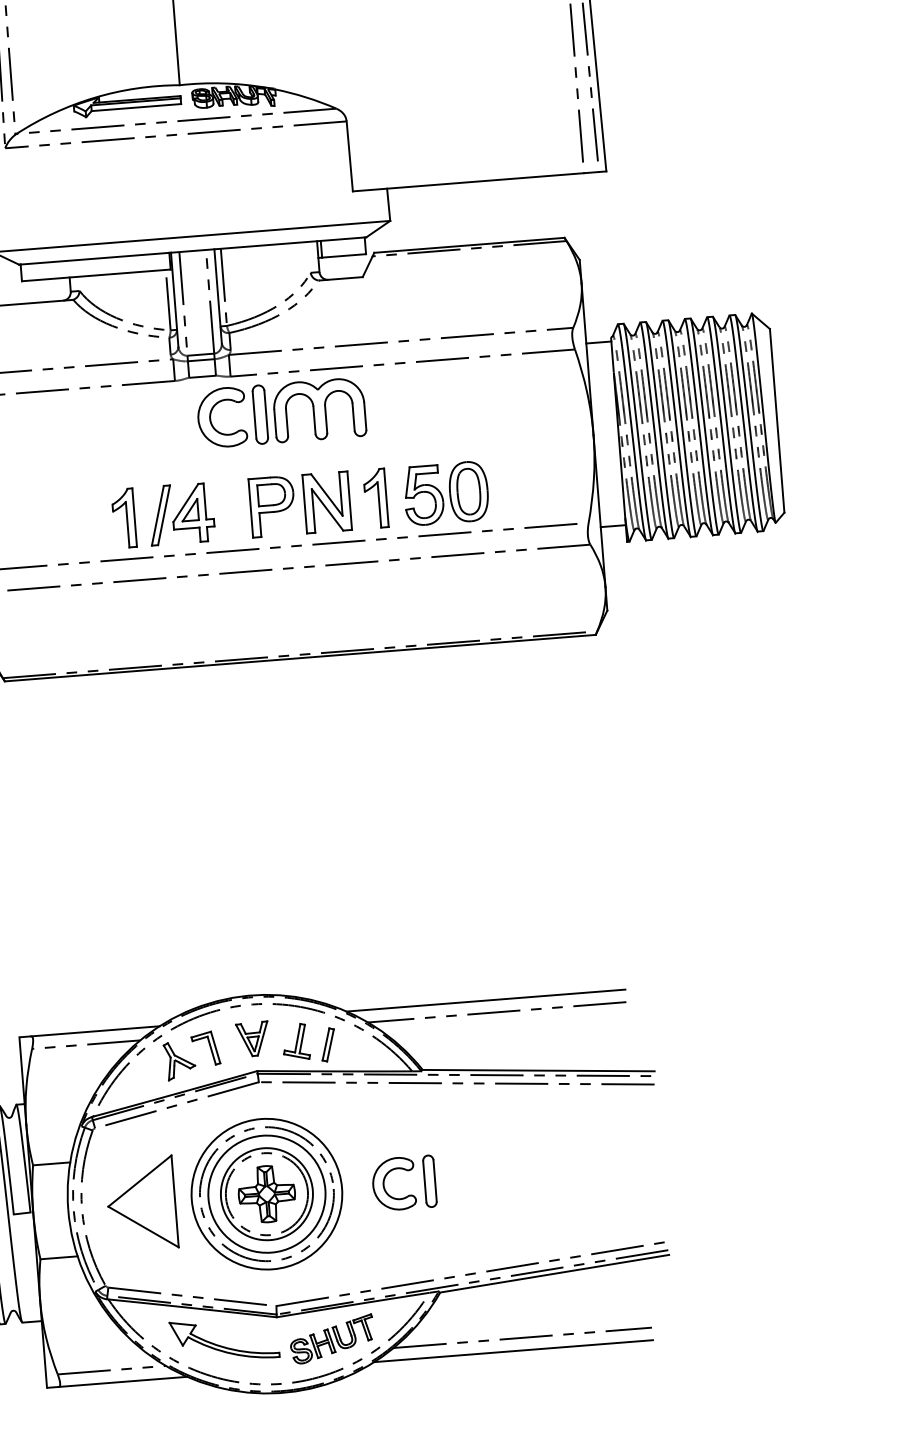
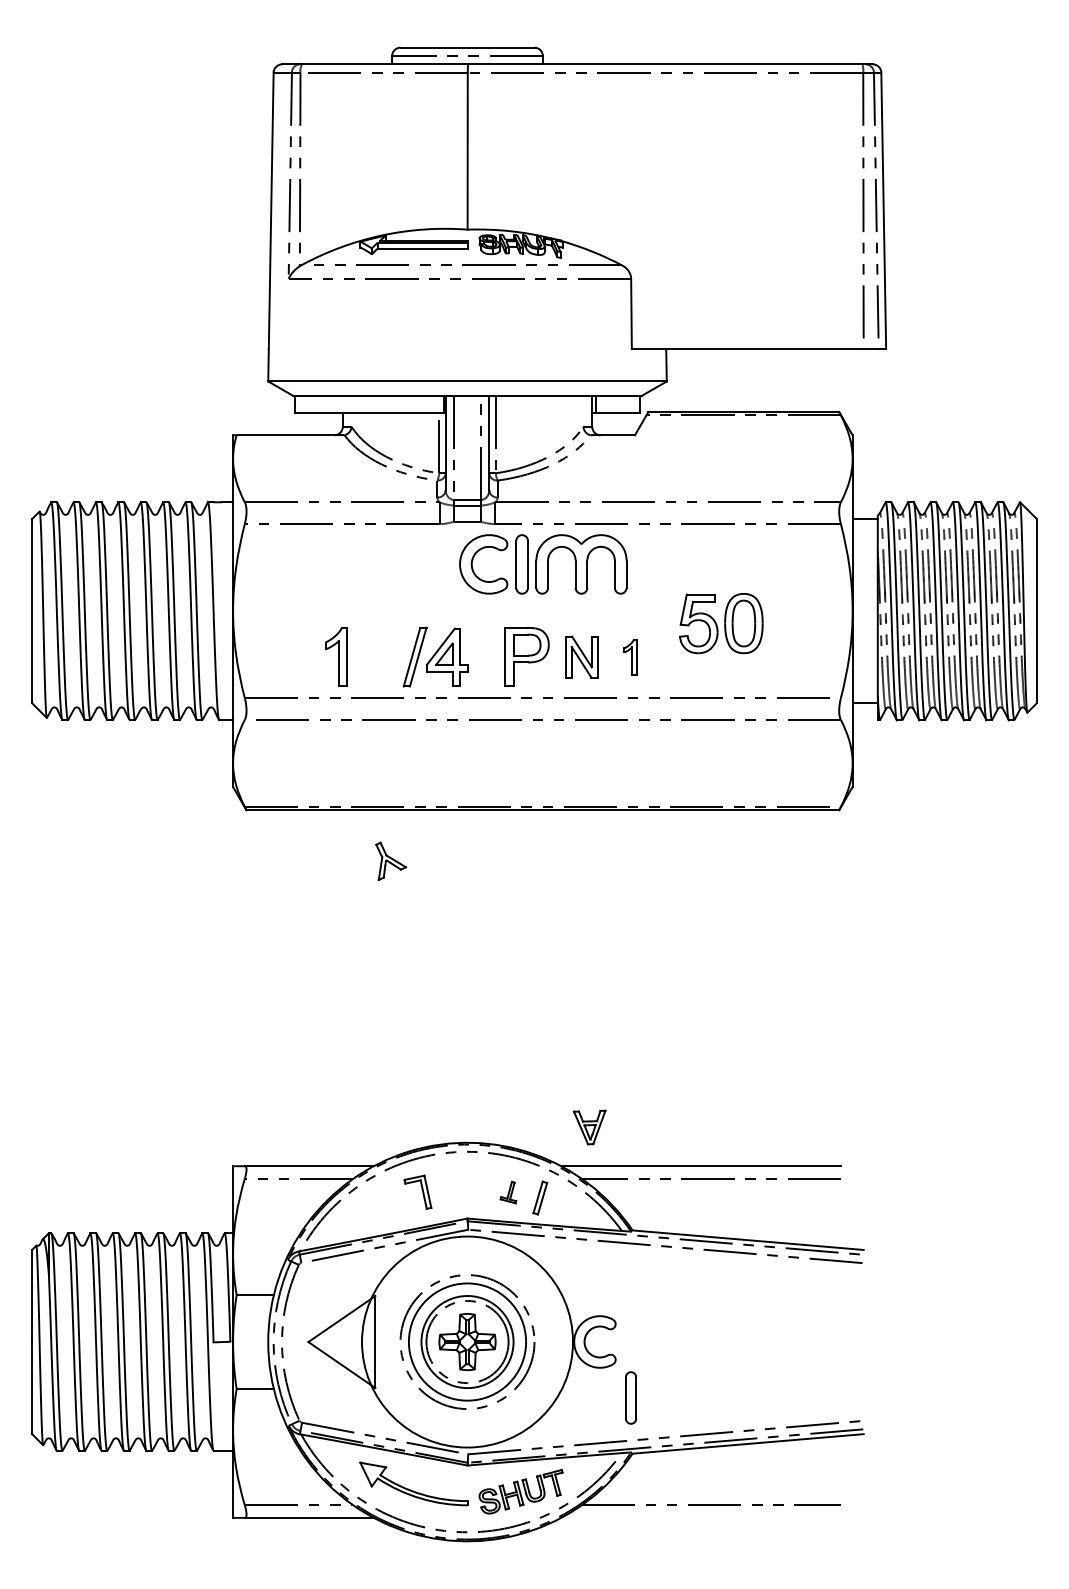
part: (446, 493) -> (721, 623), moved
part: (375, 497) -> (630, 656), size x0.6
part: (326, 501) -> (581, 656), size x0.7
part: (124, 517) -> (336, 656), moved
part: (252, 1039) -> (589, 1127), moved
part: (296, 1041) -> (508, 1192), size x0.6
part: (180, 1060) -> (391, 860), moved
part: (430, 1180) -> (631, 1397), moved
circle: (266, 1193) -> (467, 1341), size x1.4
line: (512, 1350) -> (700, 1517), removed

